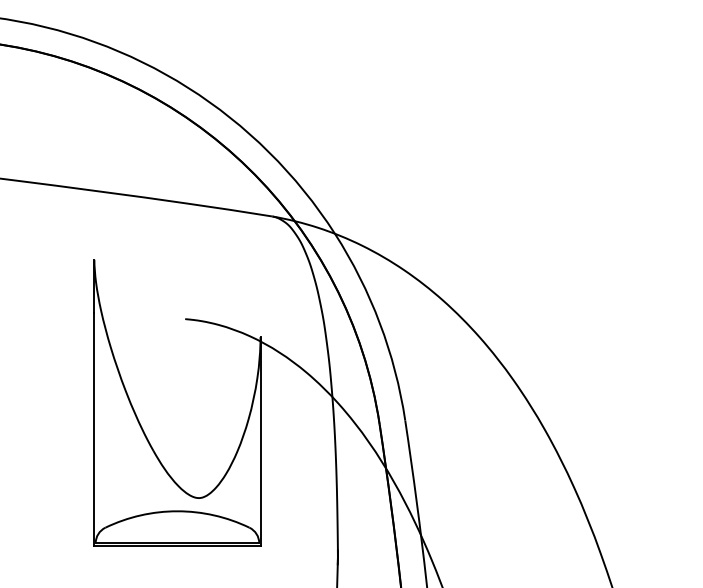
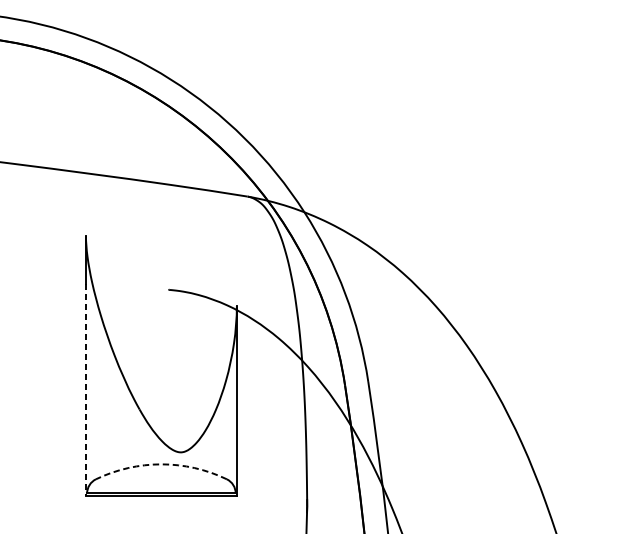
line: (94, 429) -> (86, 390), solid -> dashed
arc: (177, 511) -> (161, 464), solid -> dashed

